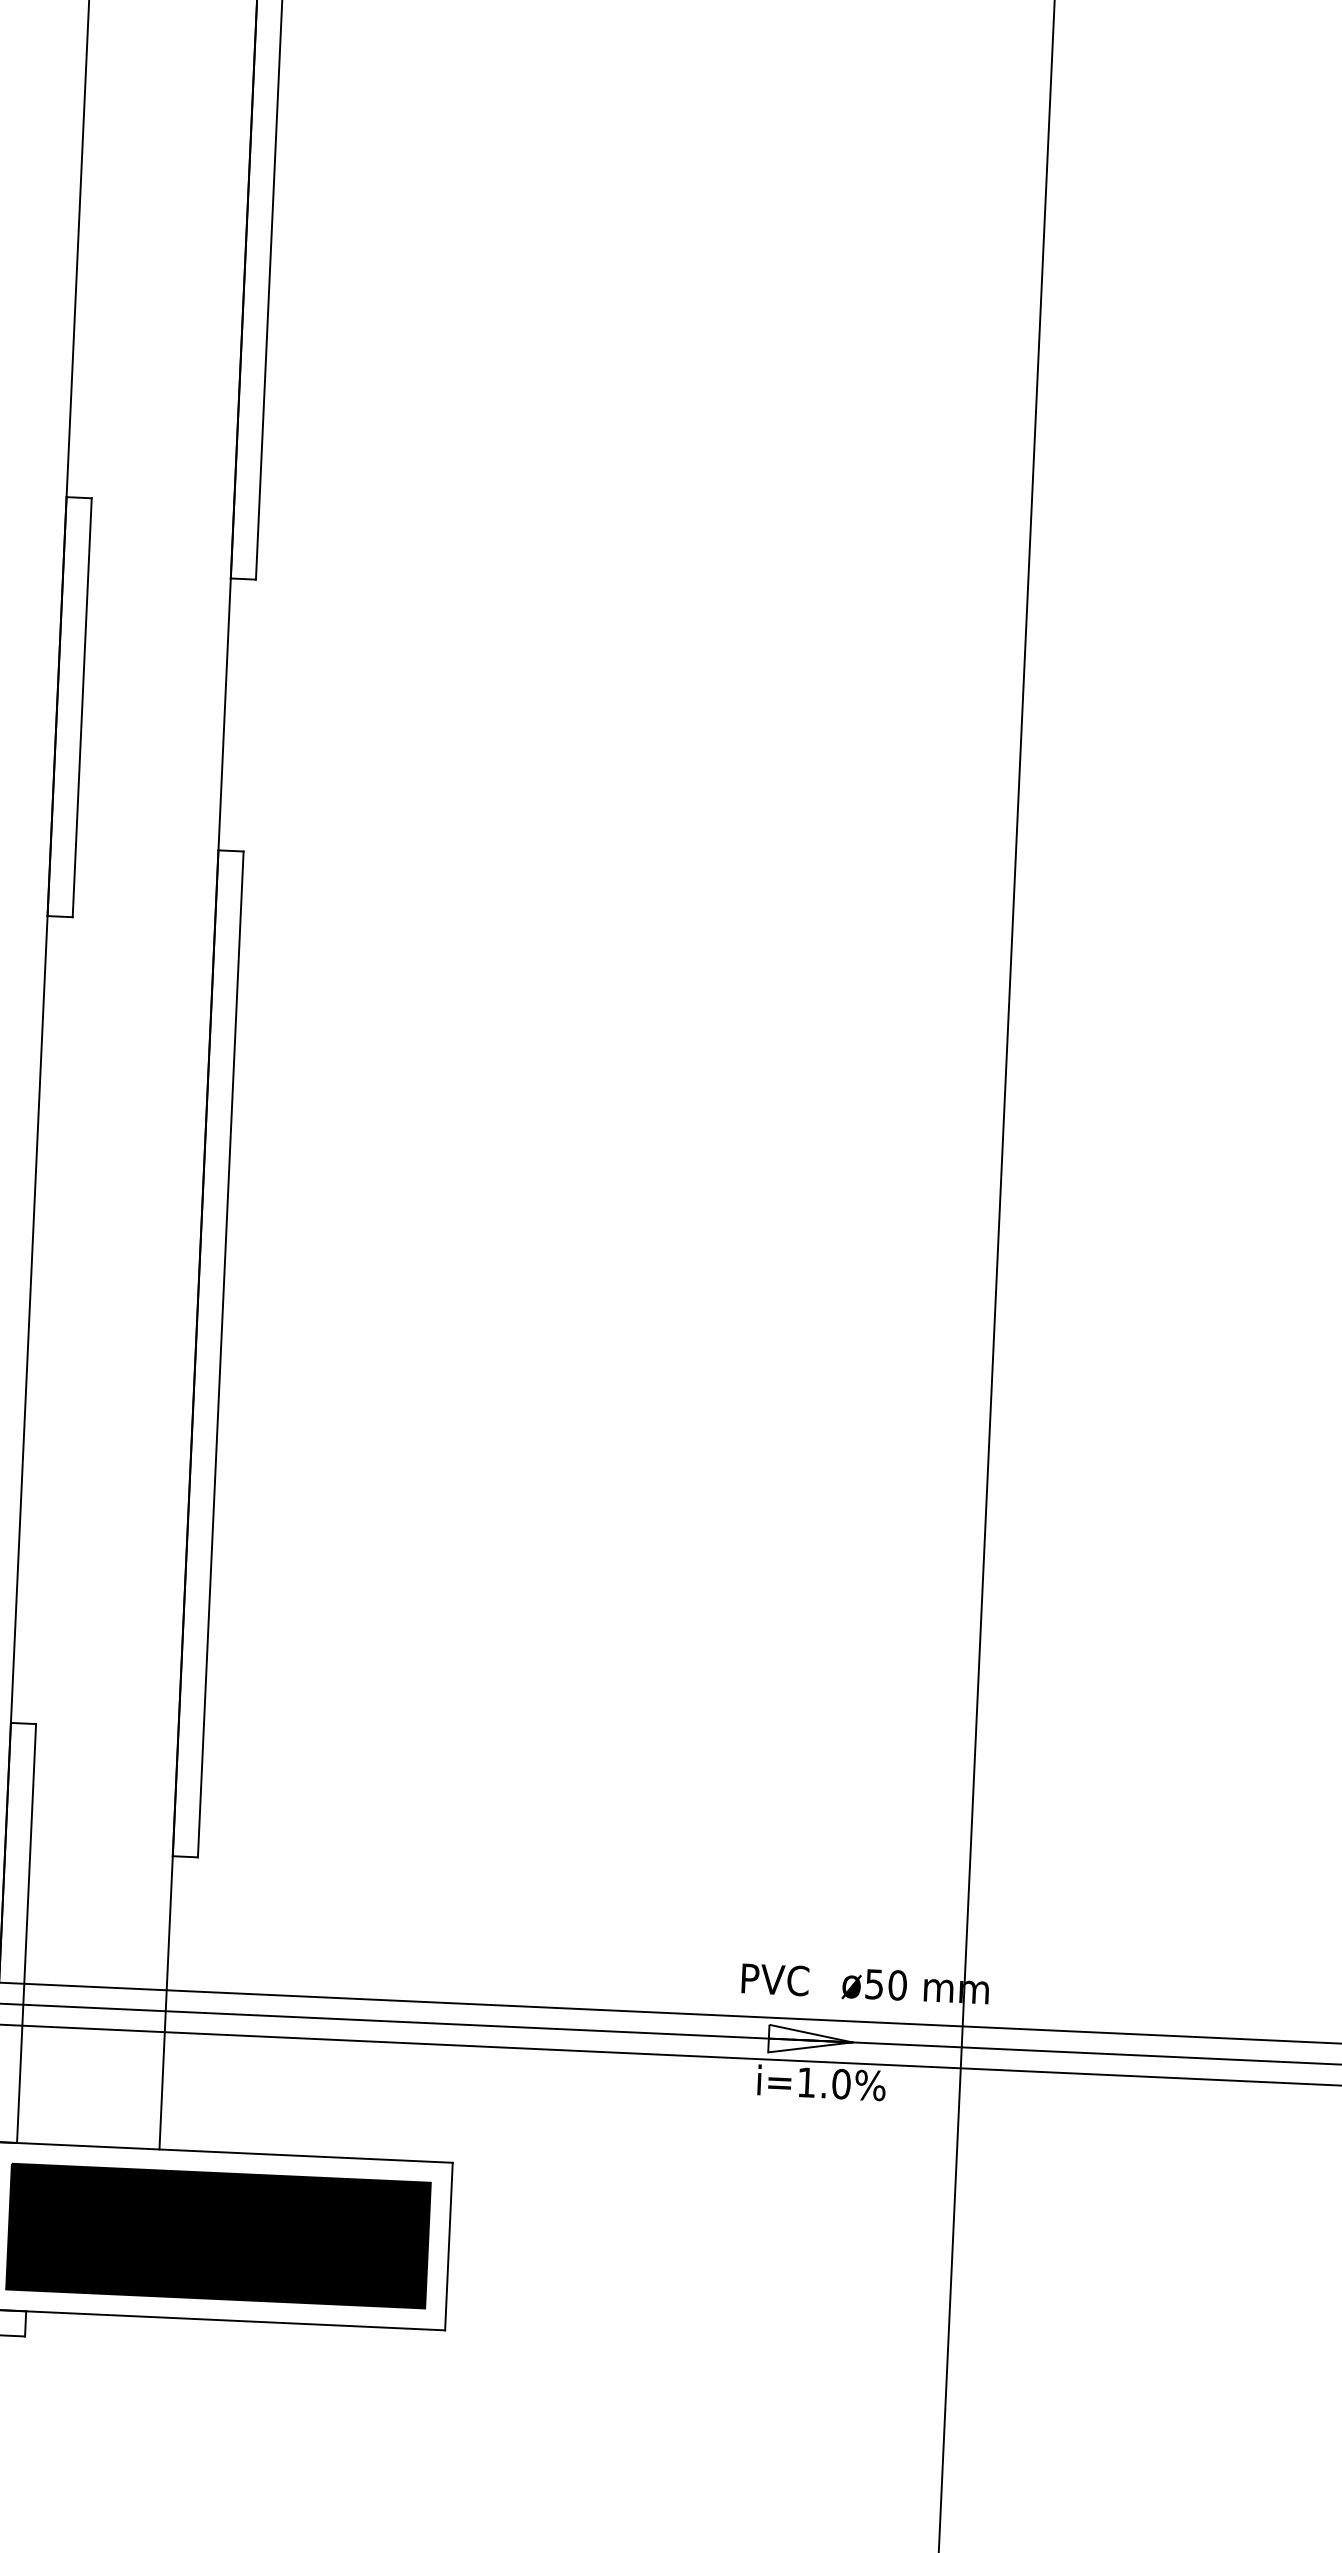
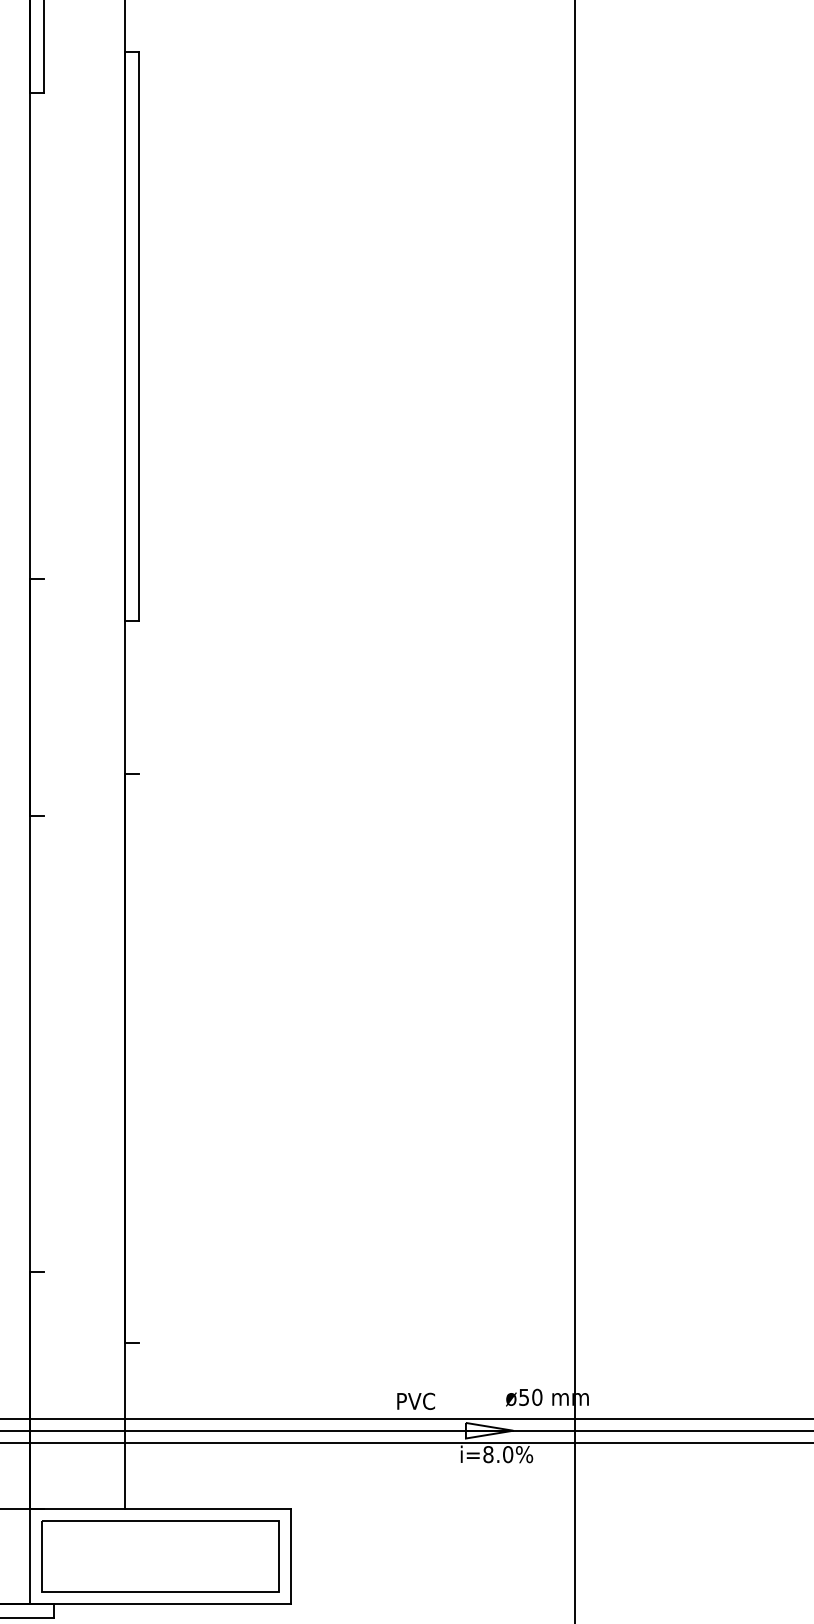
line: (82, 706) -> (44, 696), removed
line: (221, 1354) -> (139, 1058), removed
line: (26, 1933) -> (44, 1390), removed
text: (774, 1978) -> (415, 1400), moved
text: (806, 2082) -> (488, 1454), i=1.0% -> i=8.0%
fill: (218, 2234) -> (160, 1555), removed

